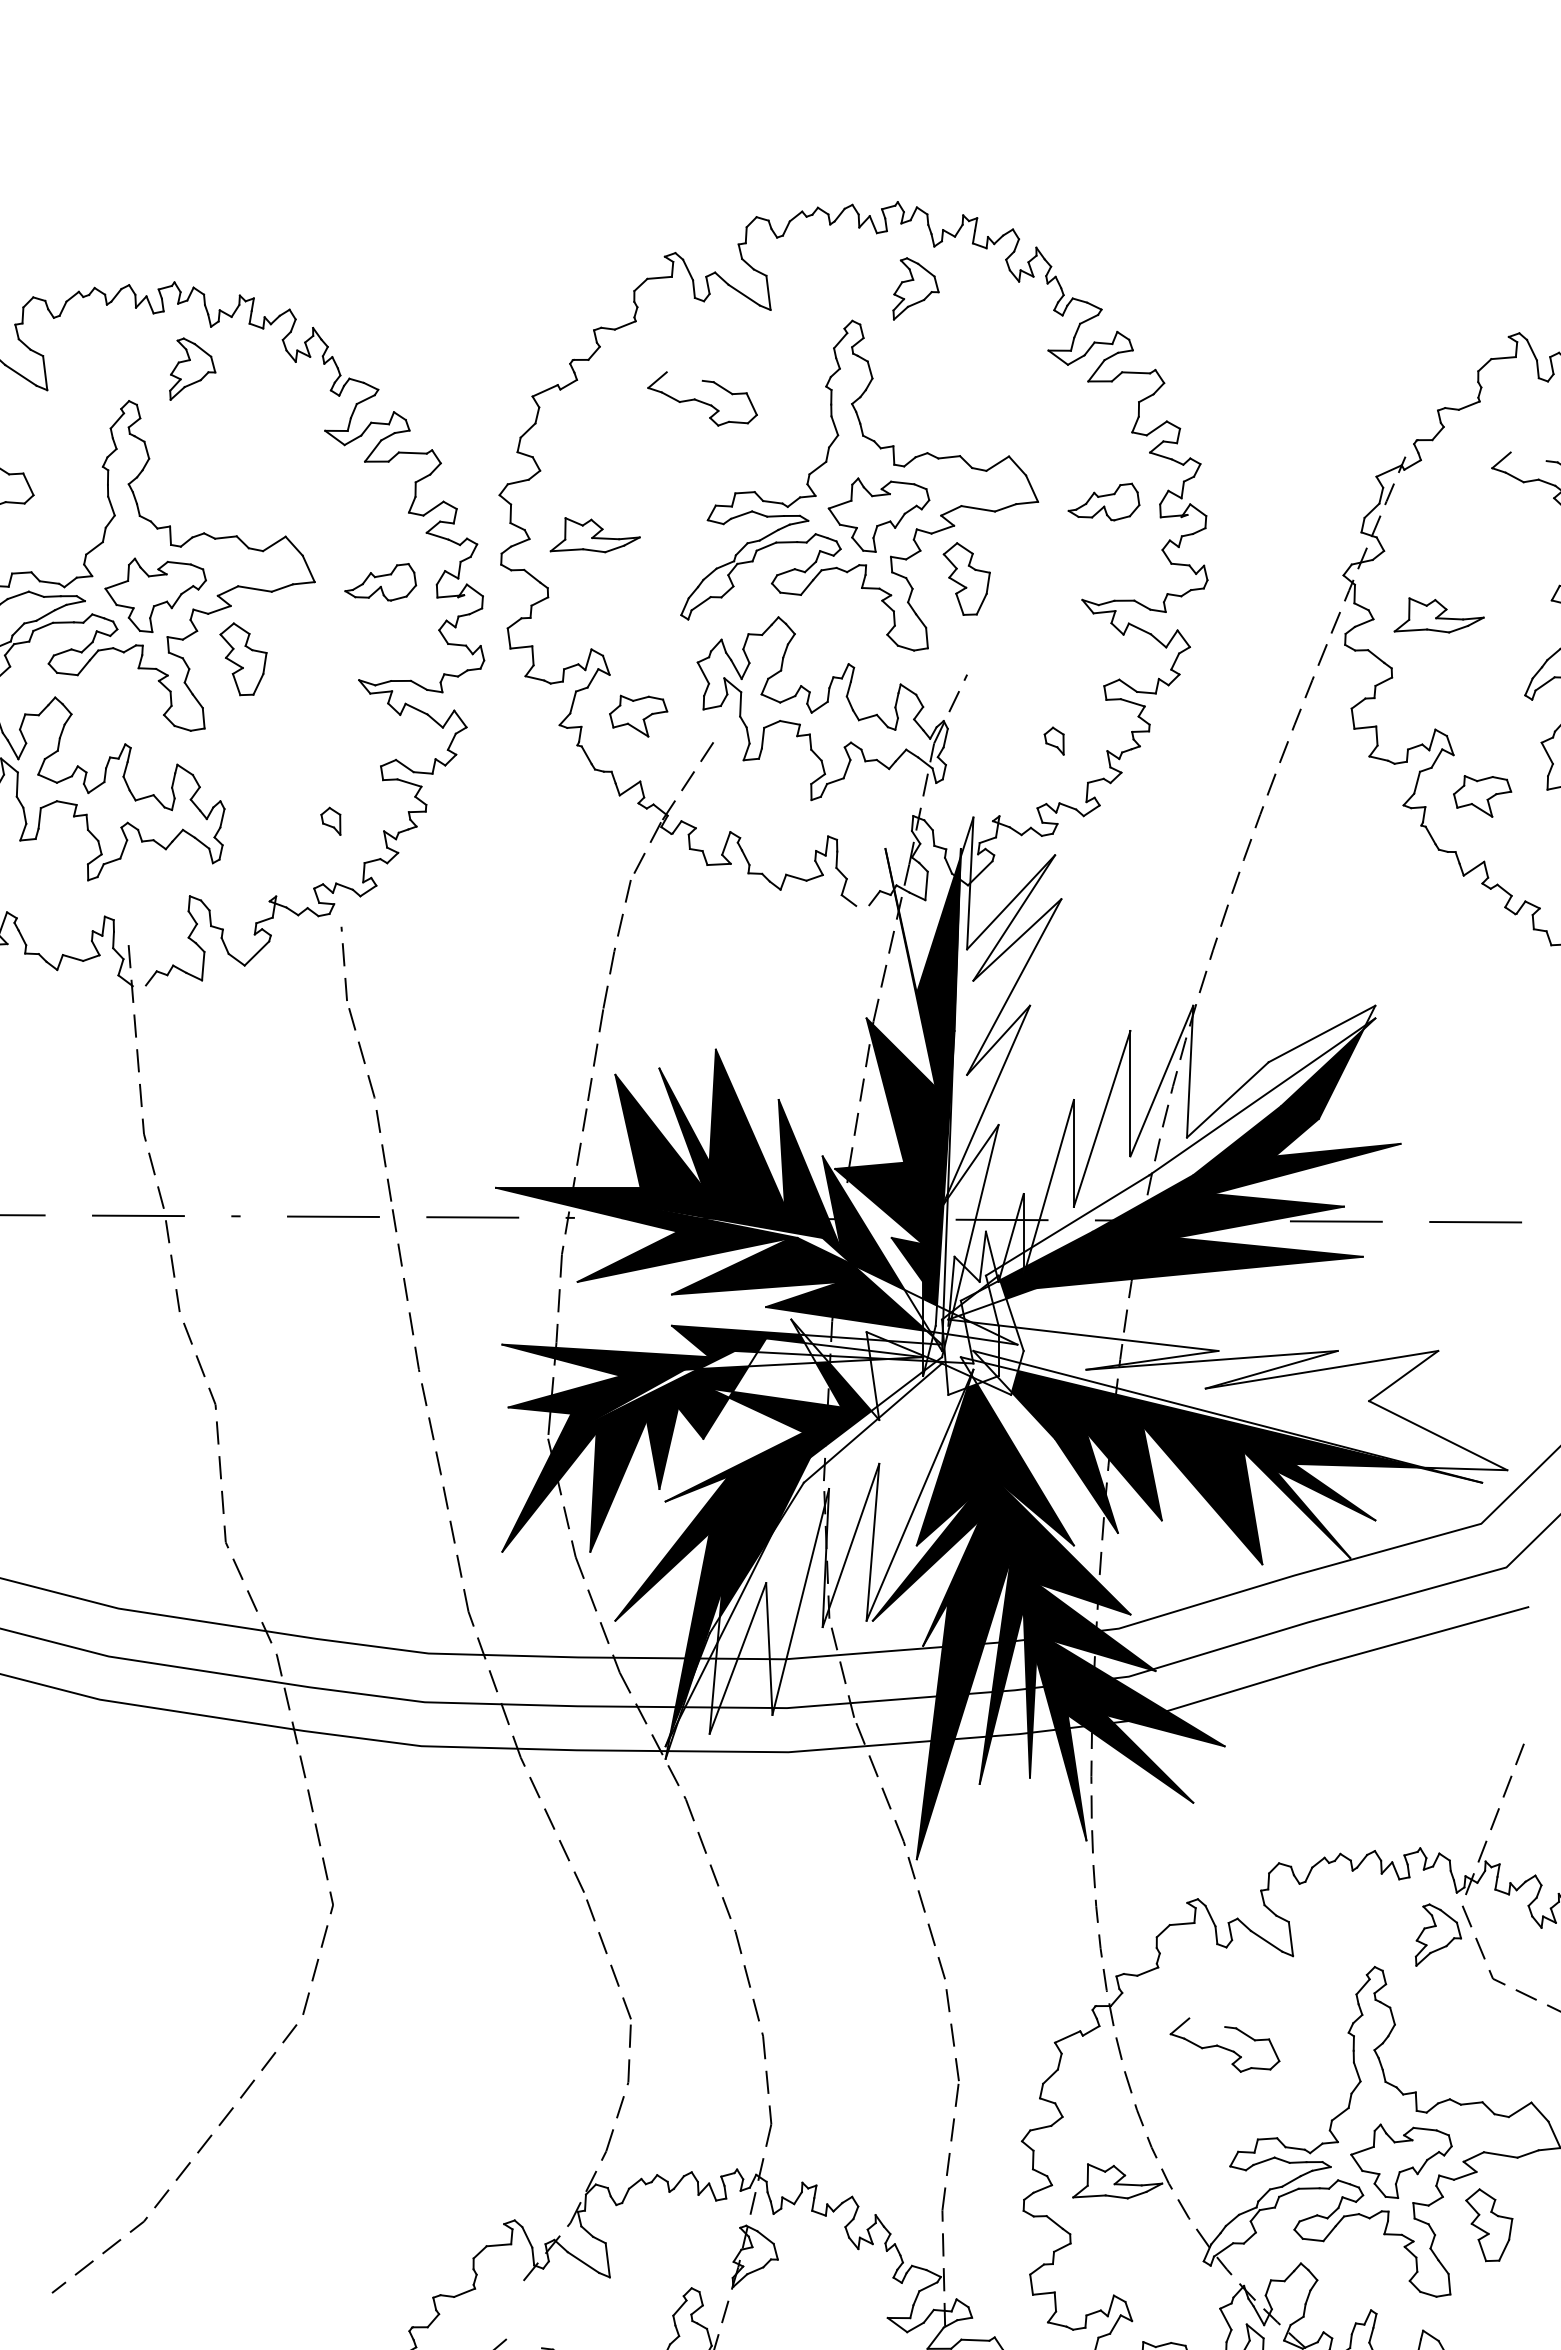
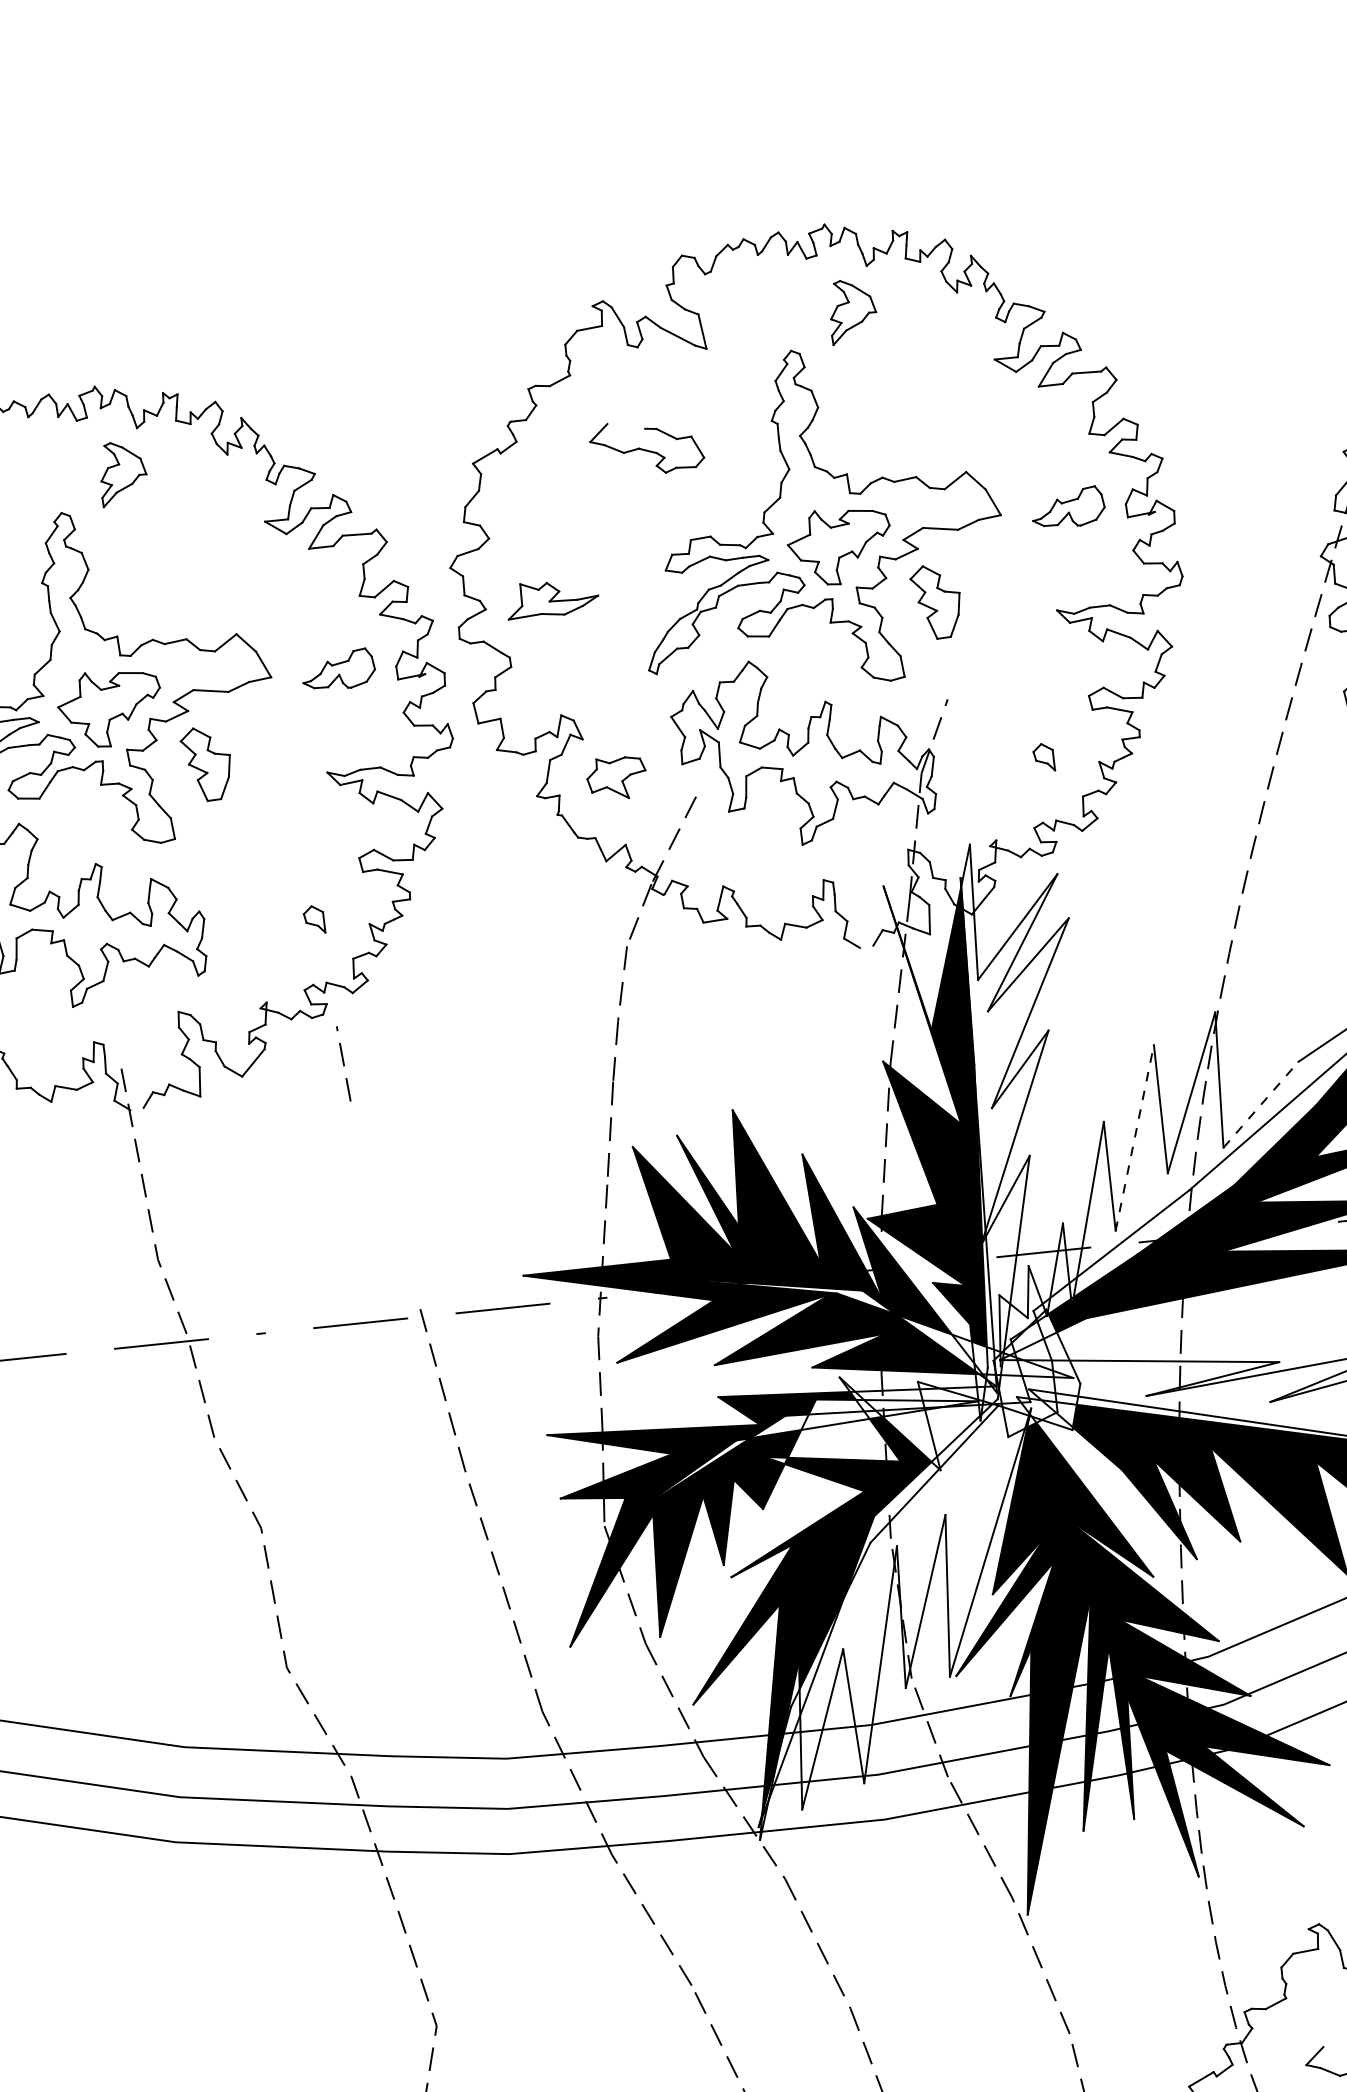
part: (373, 1098) -> (388, 1198), removed
line: (1227, 1099) -> (1260, 1104), solid -> dashed
line: (1102, 1118) -> (1135, 1137), solid -> dashed

